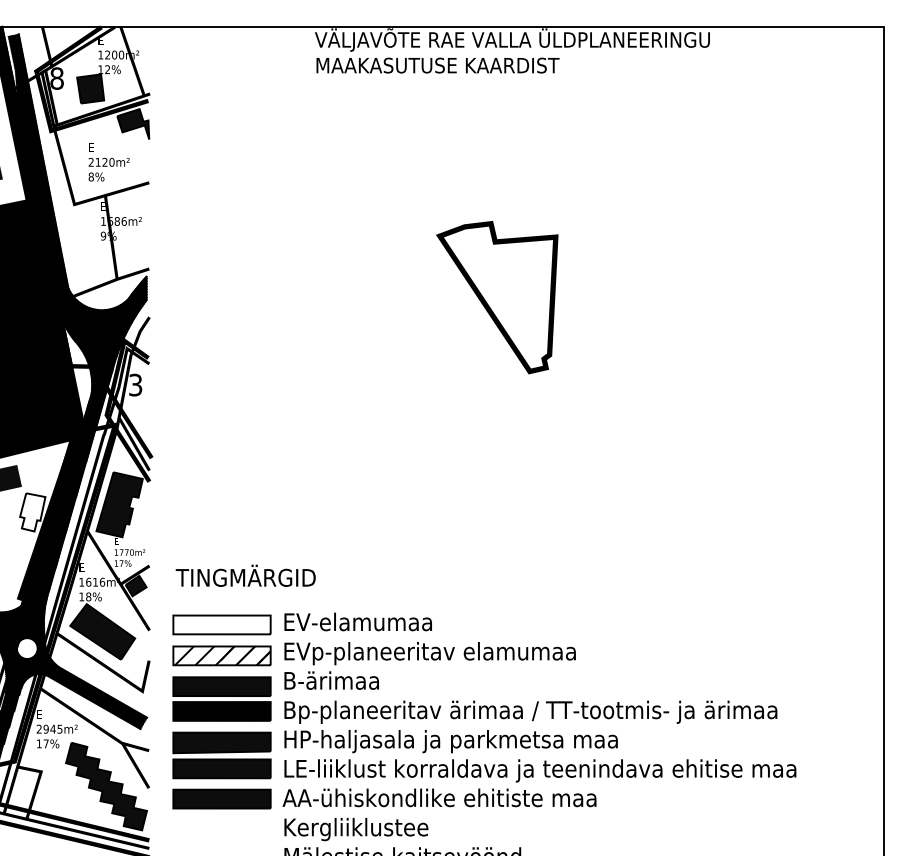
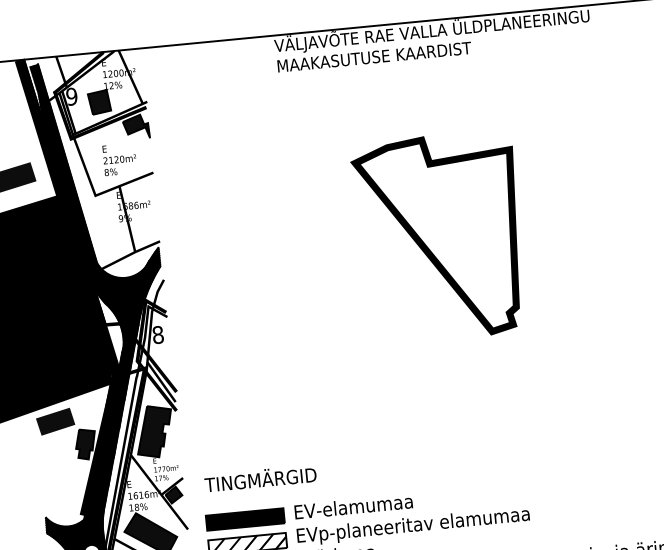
text: (56, 78) -> (71, 96), 8 -> 9
part: (497, 297) -> (439, 237), size x1.67
text: (135, 384) -> (157, 334), 3 -> 8
fill: (32, 512) -> (85, 444), added
fill: (221, 624) -> (244, 519), added

